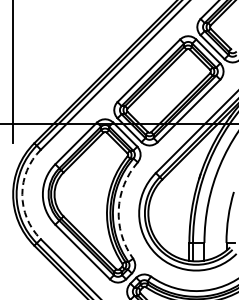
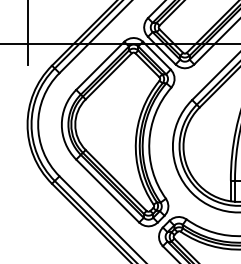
arc: (22, 194) -> (38, 124), dashed -> solid
arc: (118, 209) -> (149, 142), dashed -> solid

